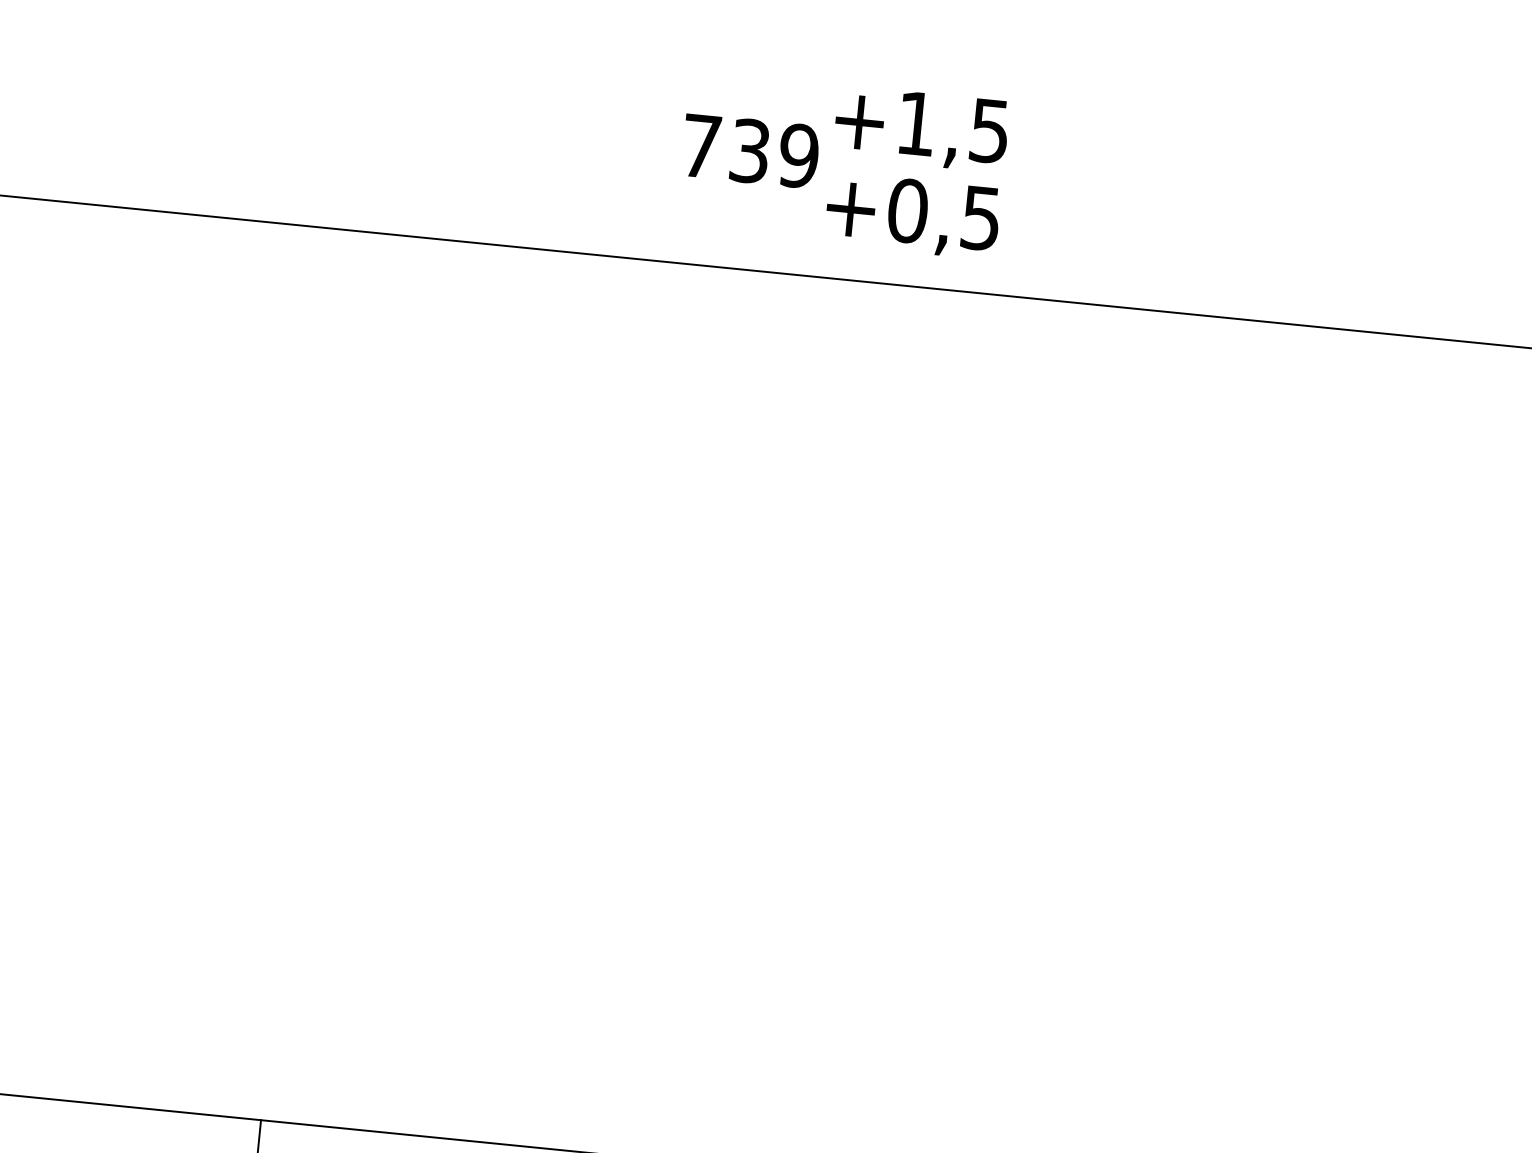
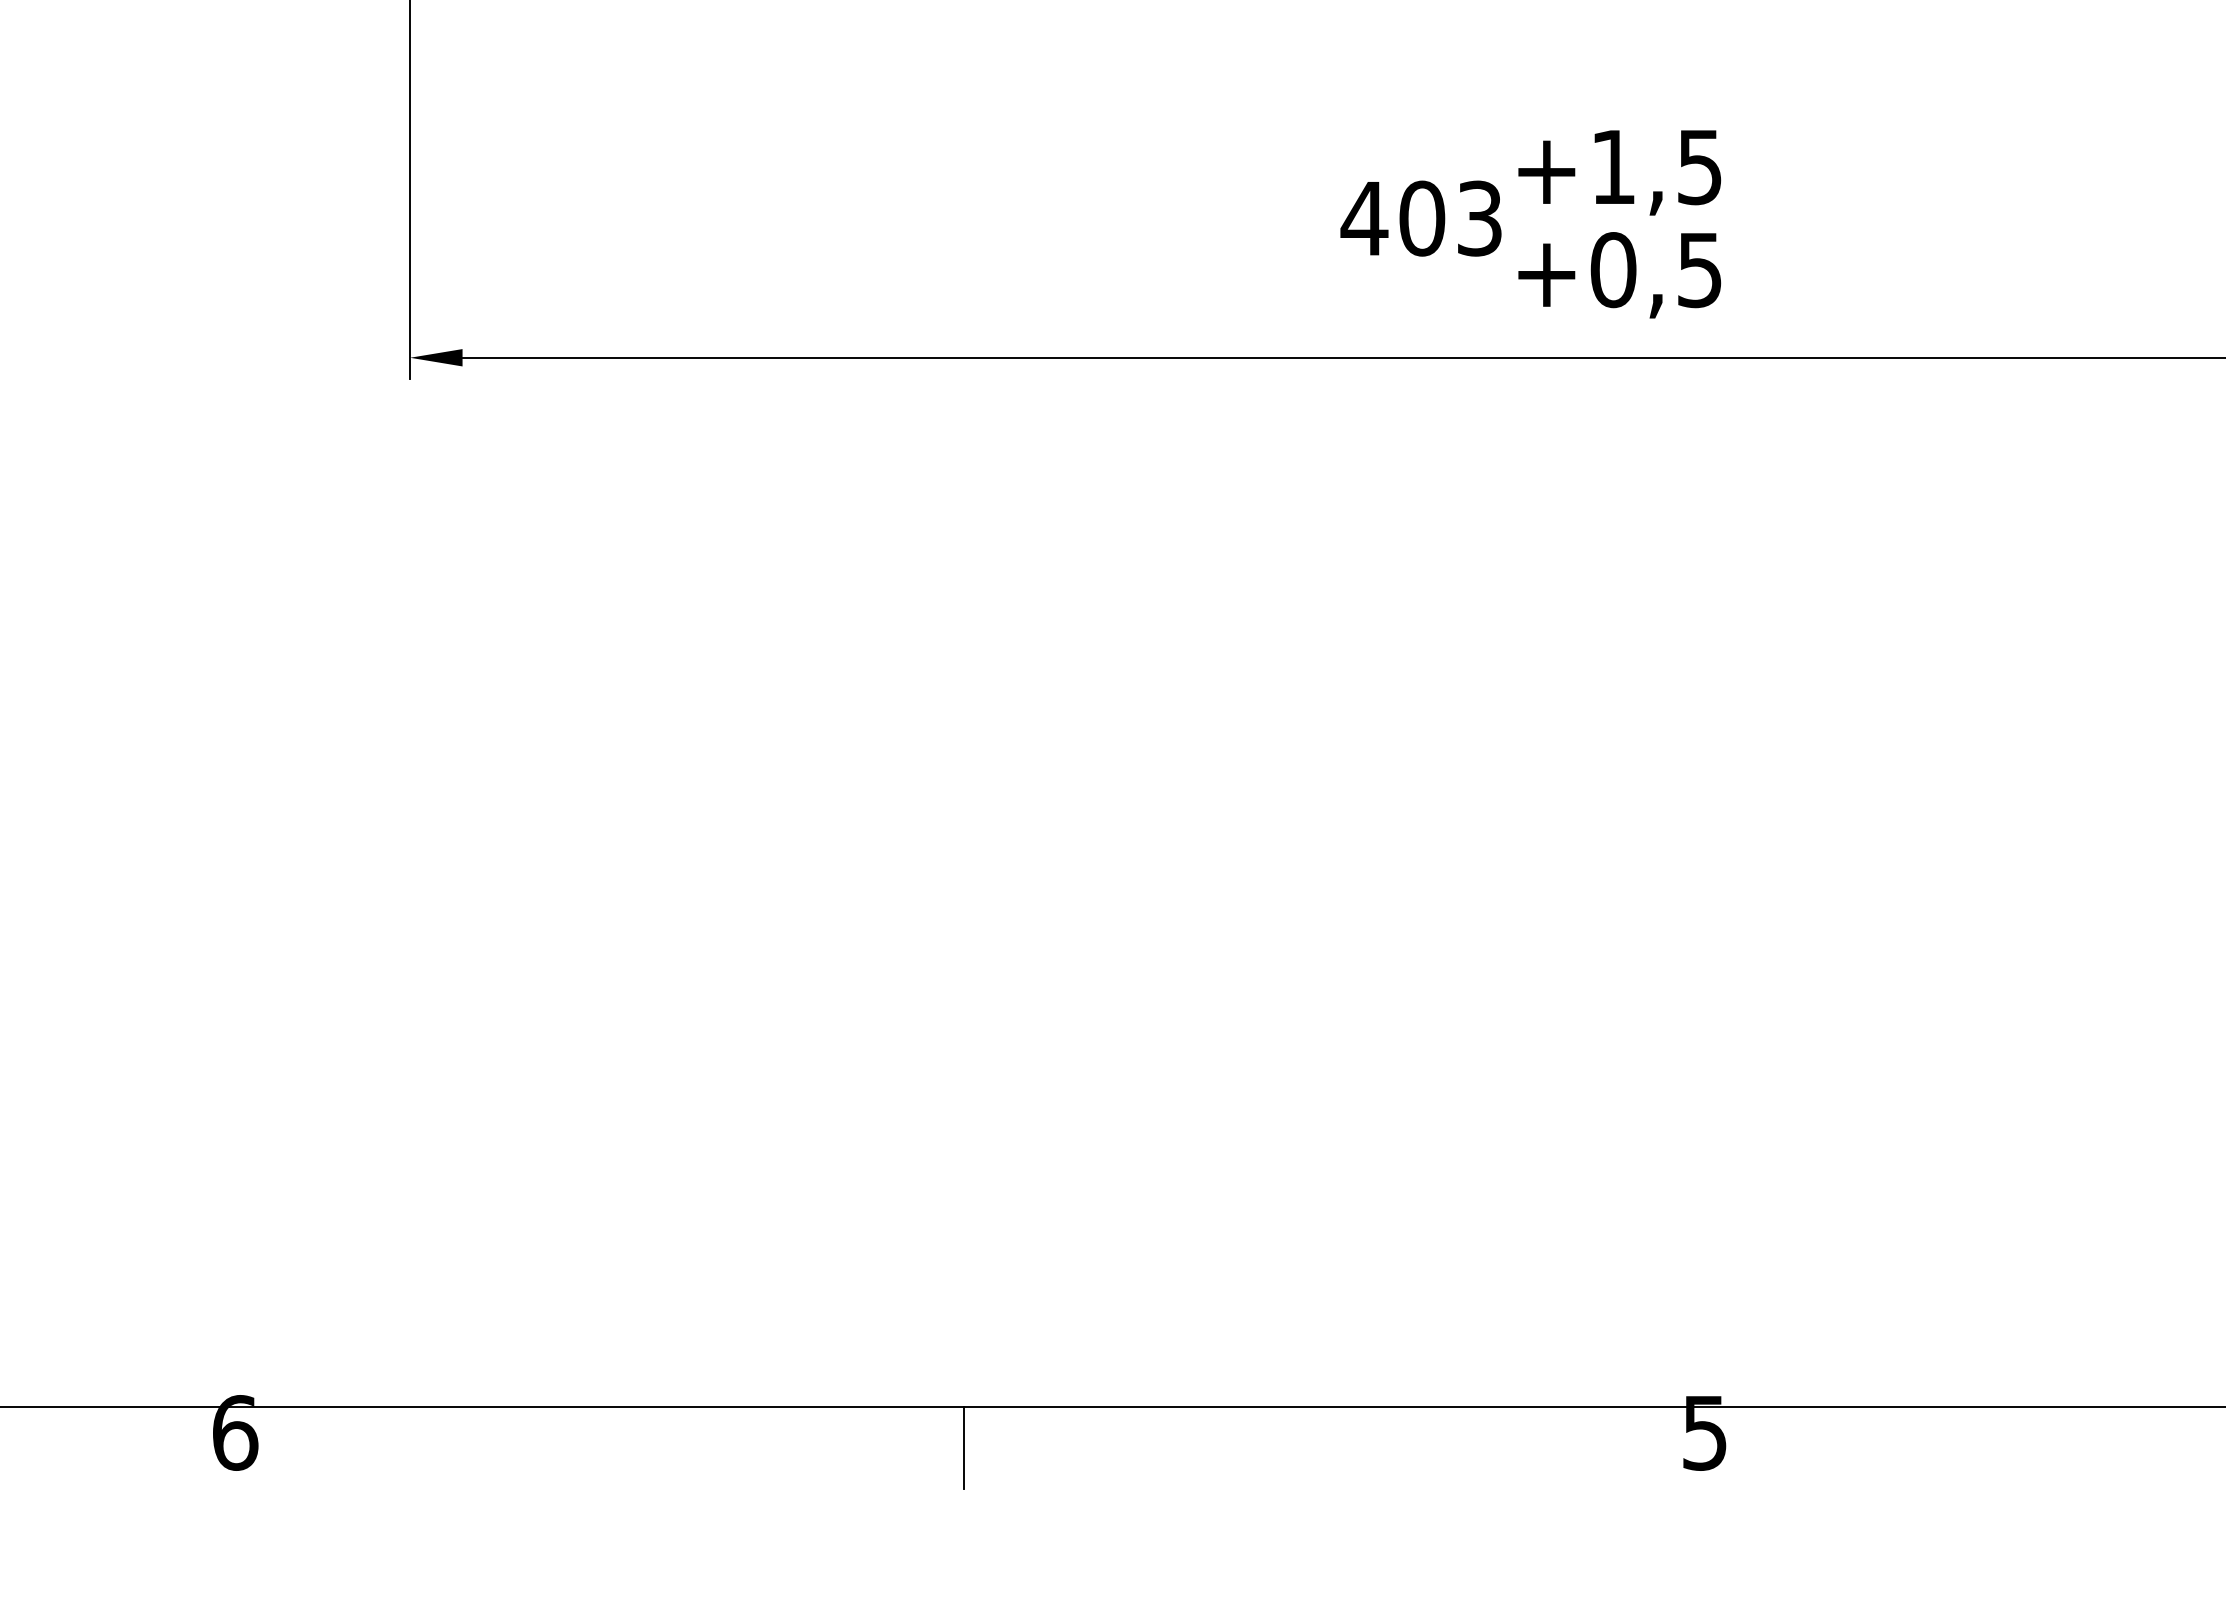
text: (749, 151) -> (1421, 218), 739 -> 403

